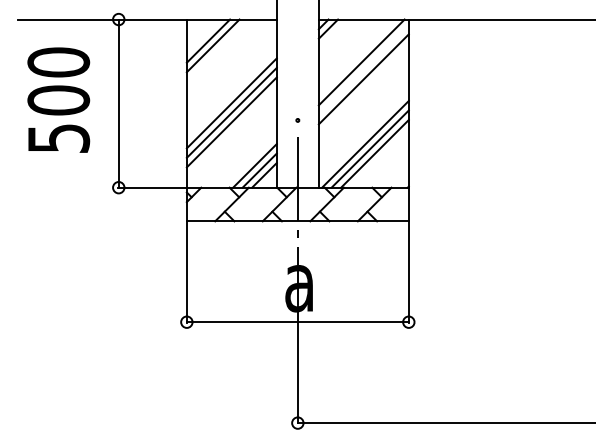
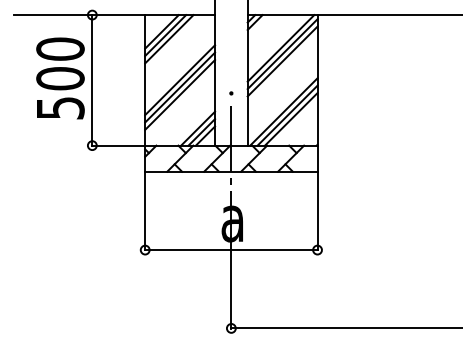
line: (217, 50) -> (168, 39), added
line: (363, 69) -> (282, 53), added
text: (58, 99) -> (60, 77), moved

